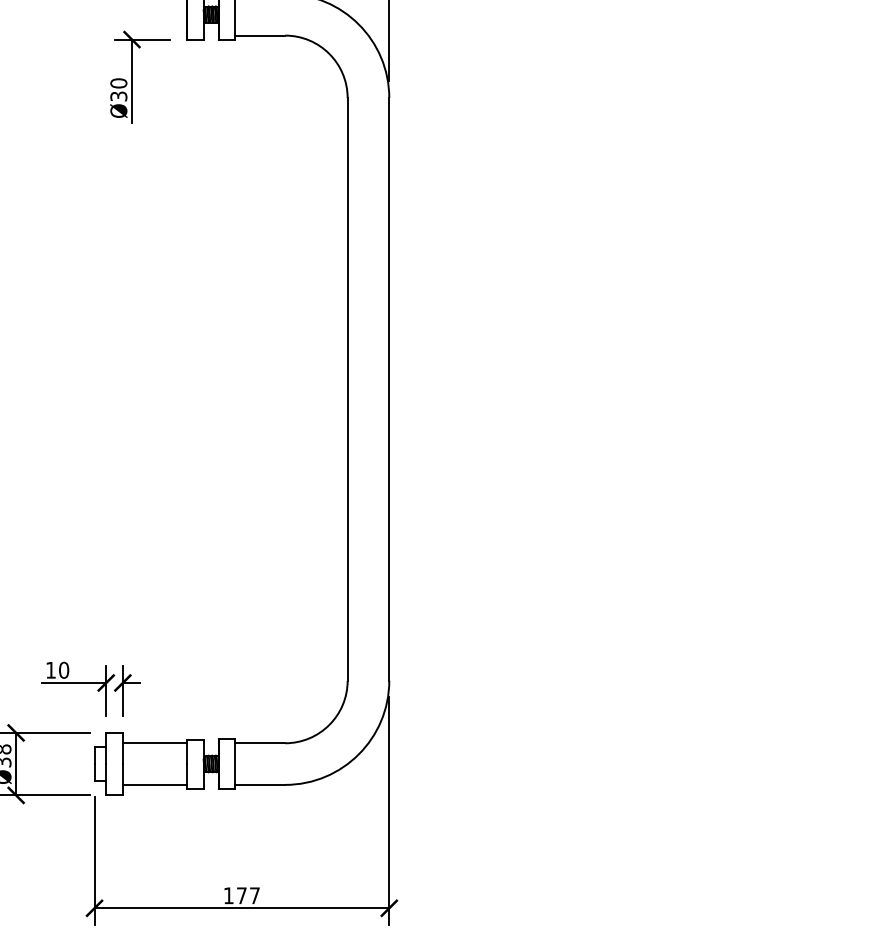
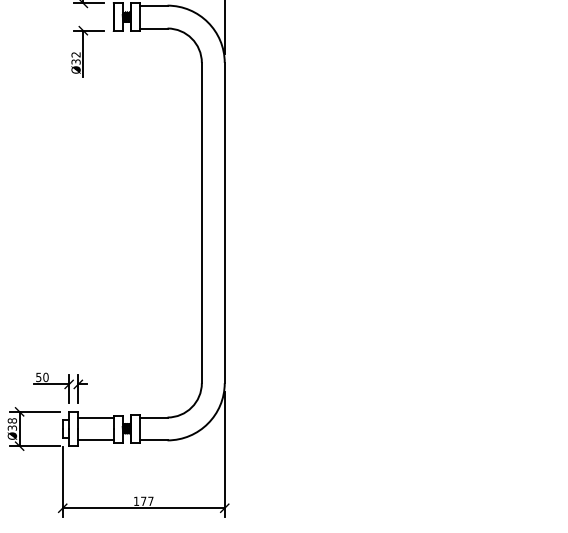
text: (117, 82) -> (75, 54), Ø30 -> Ø32
text: (50, 670) -> (38, 377), 10 -> 50

